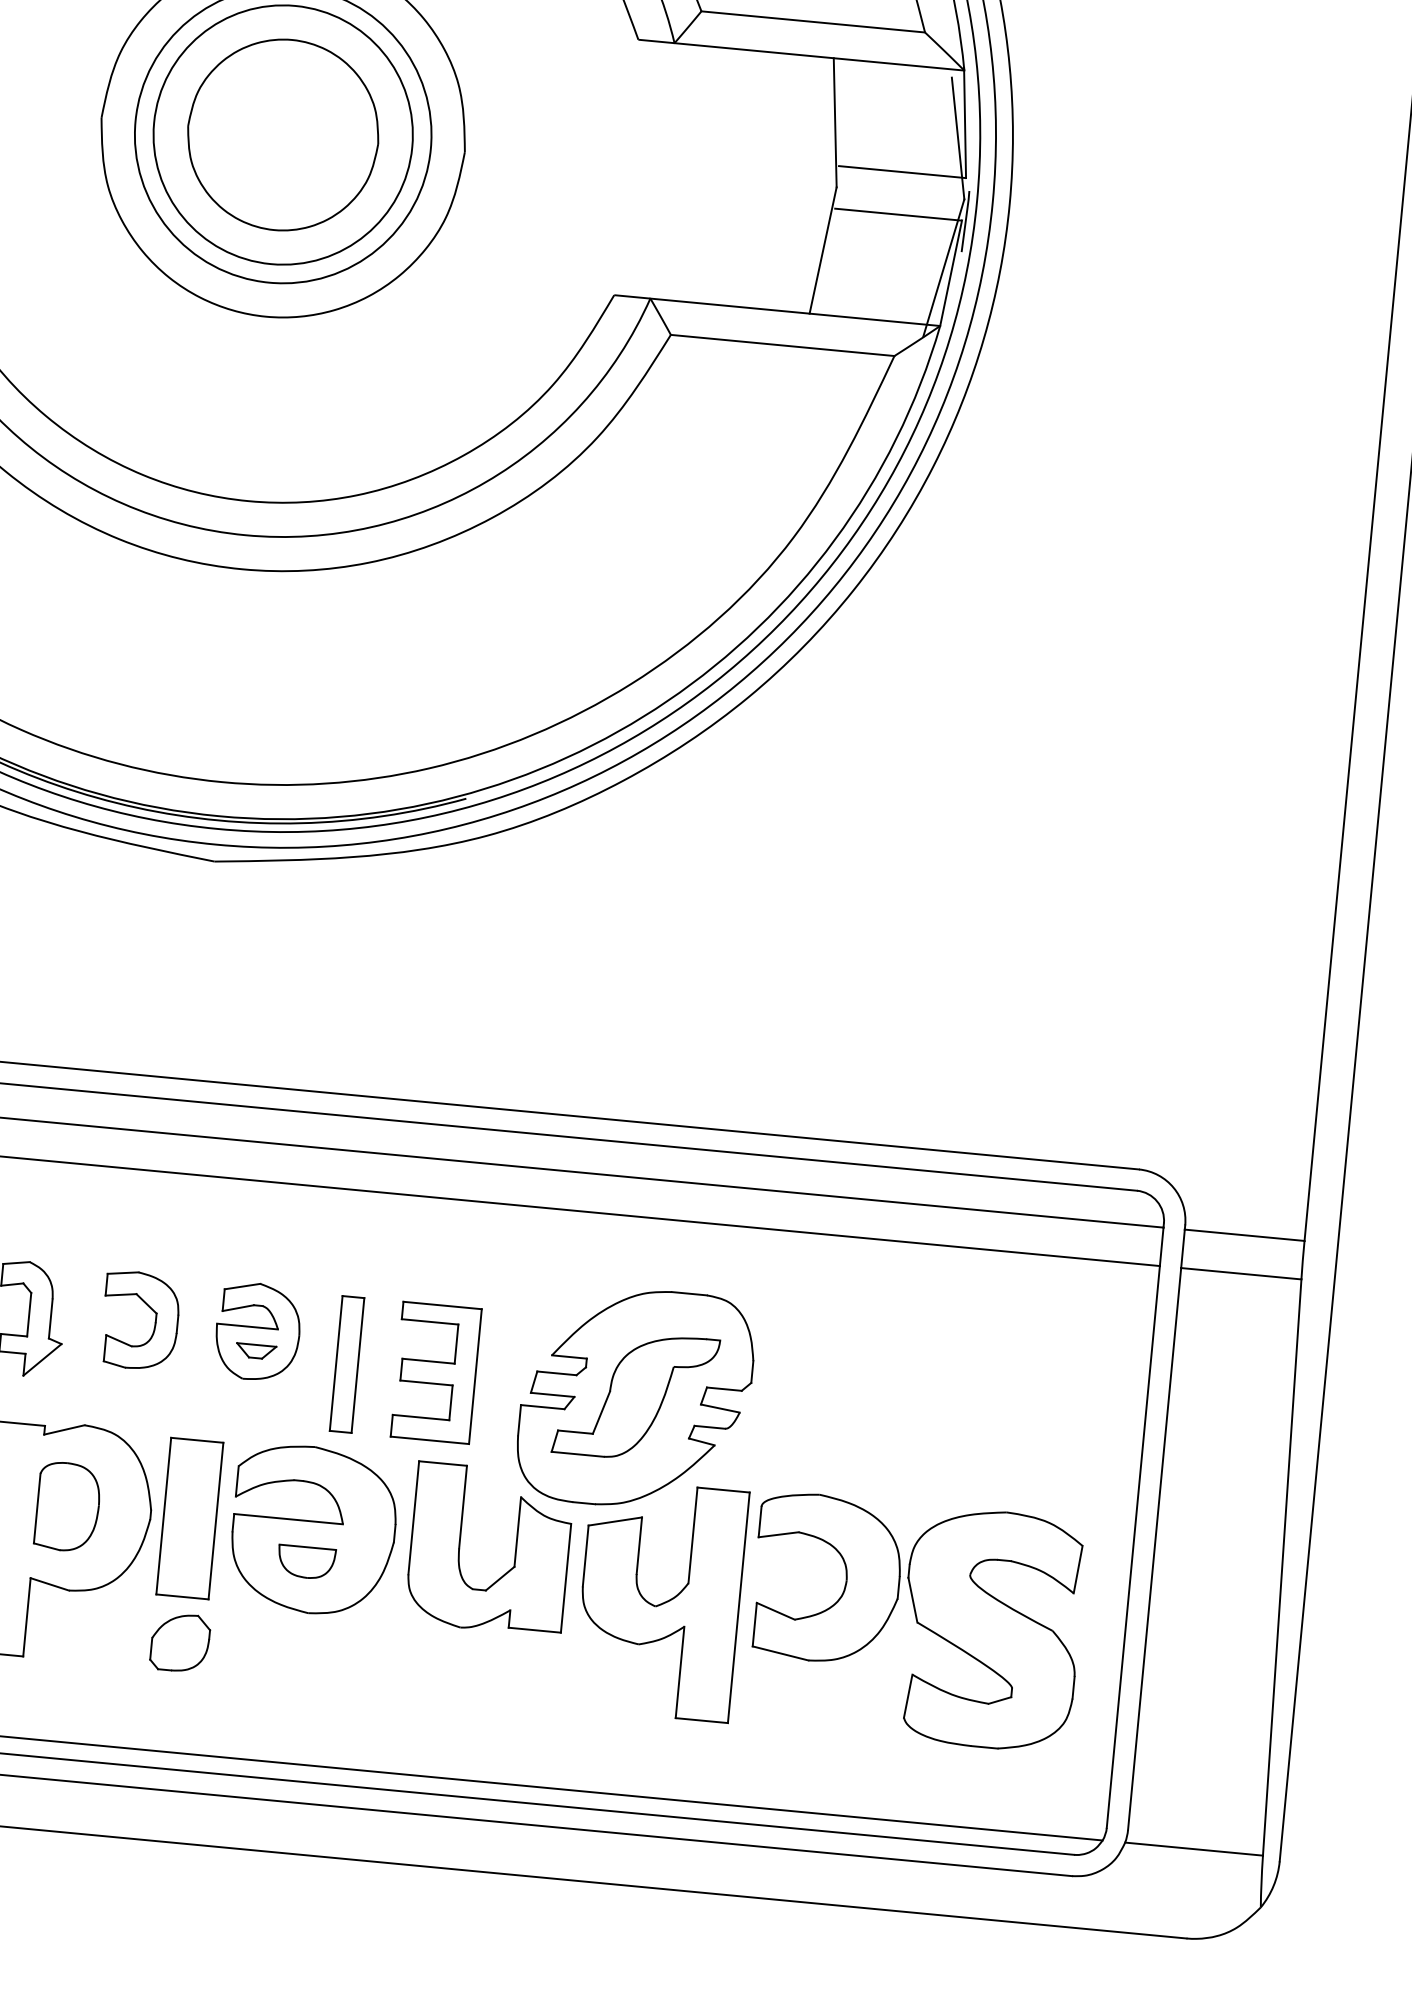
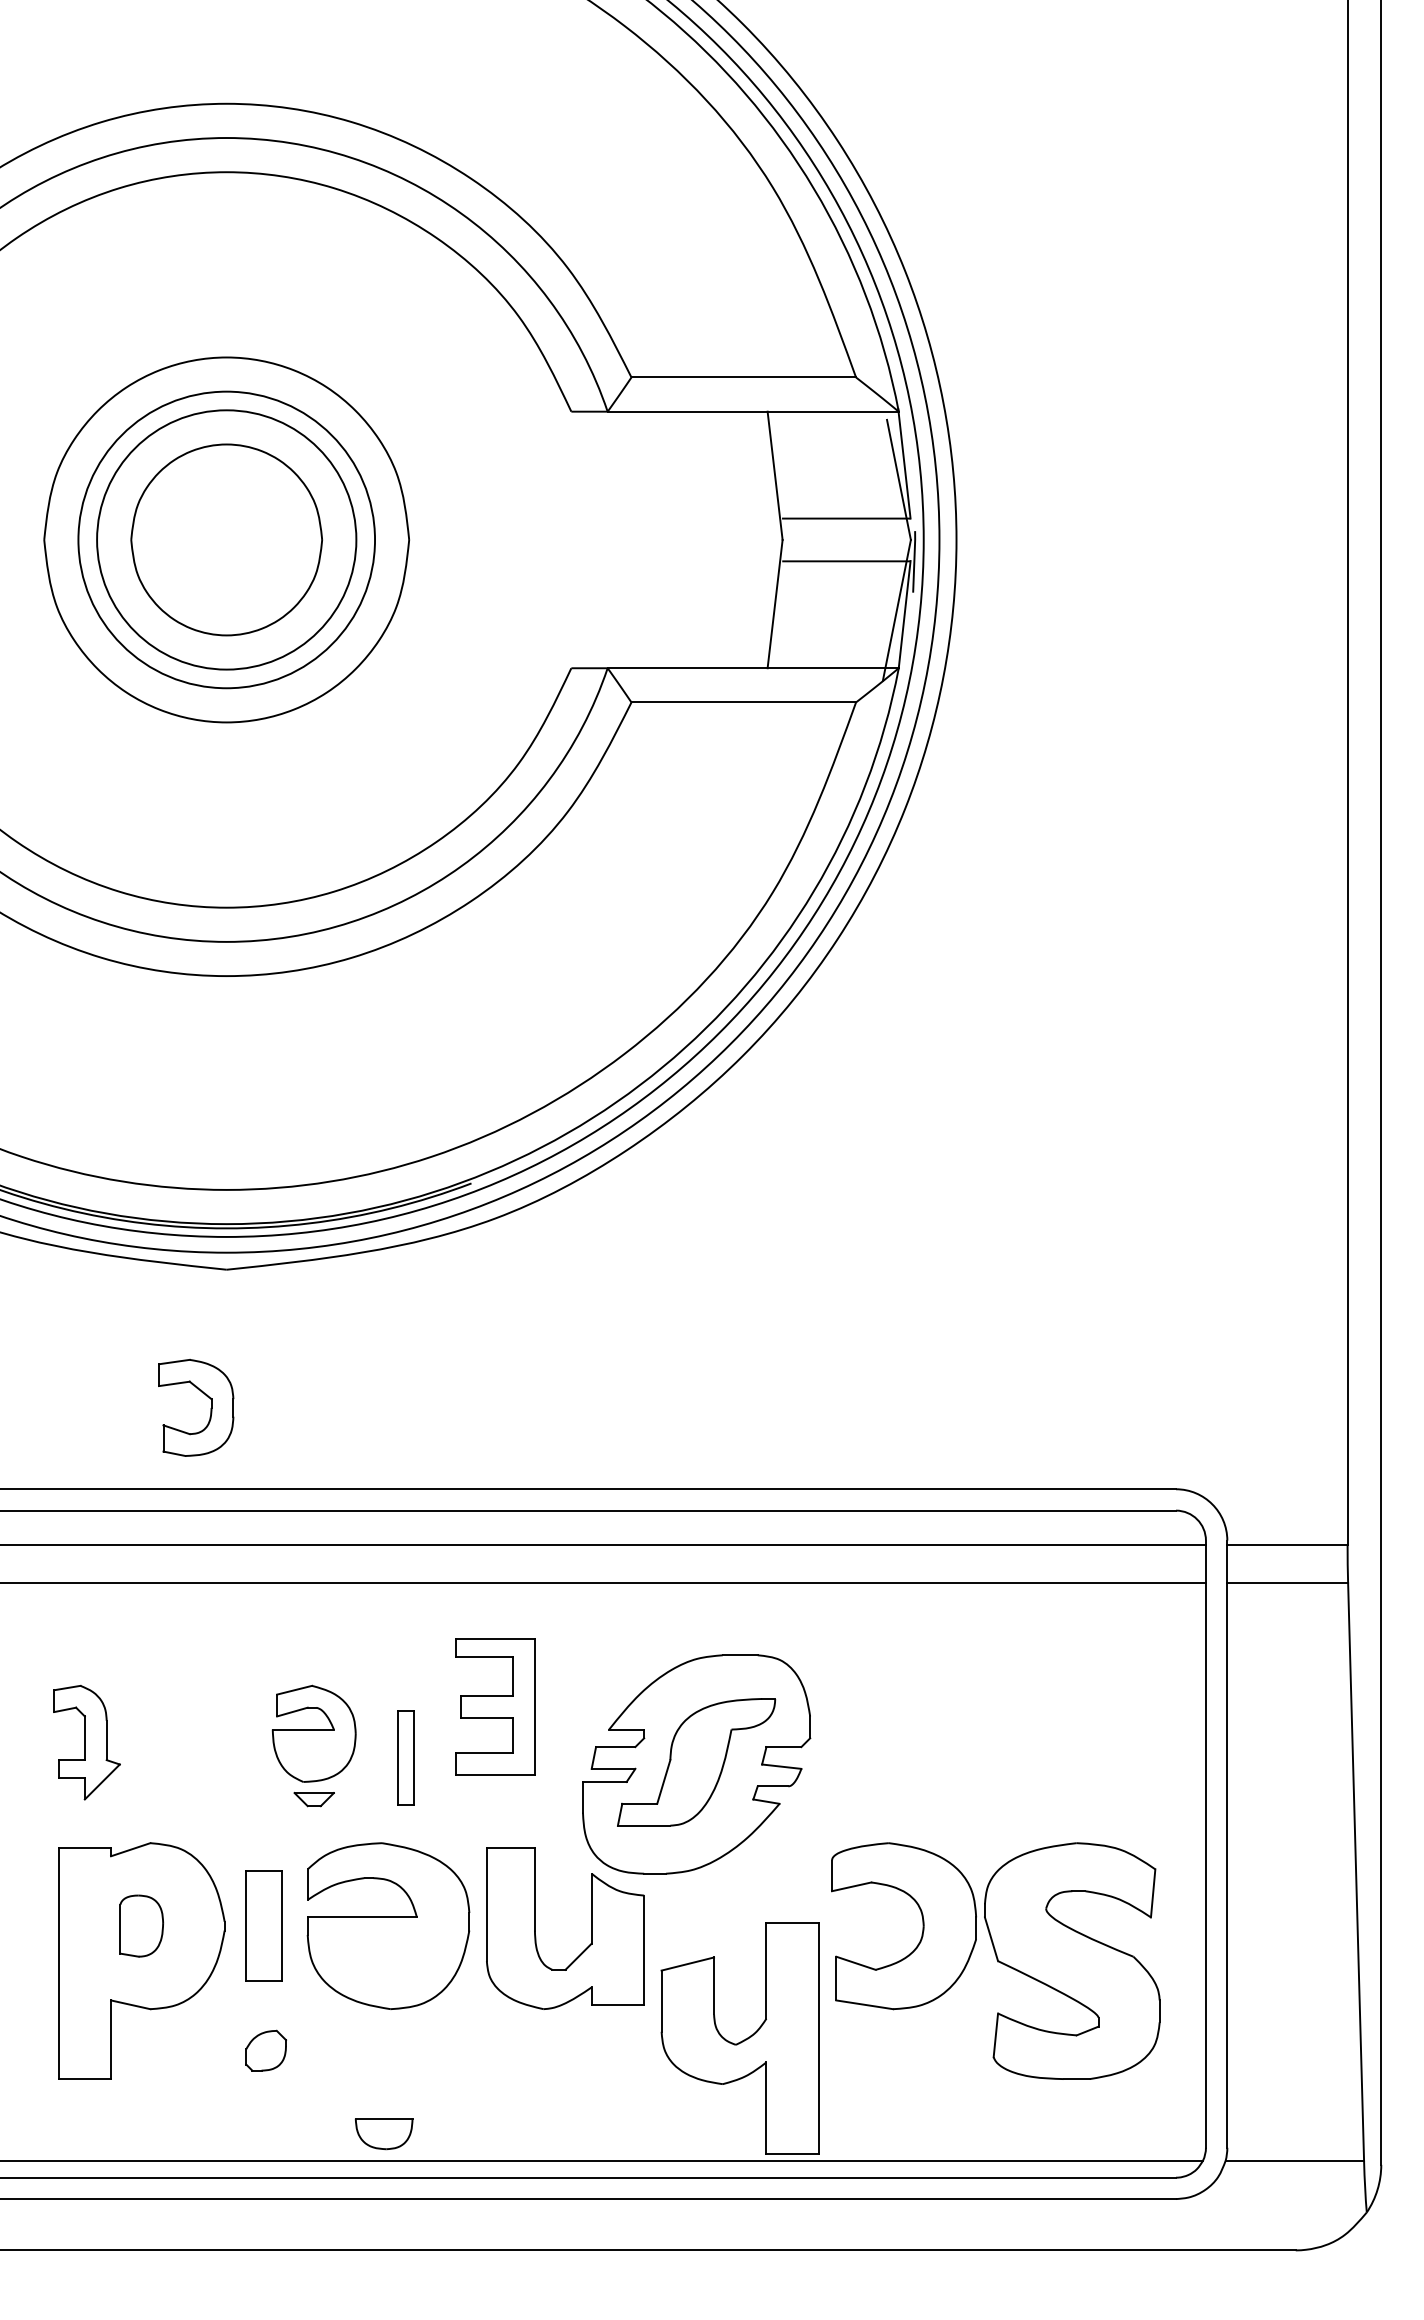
part: (154, 1322) -> (210, 1408), moved
part: (255, 1351) -> (313, 1799), moved
part: (346, 1363) -> (405, 1757), size x0.7
part: (436, 1372) -> (495, 1706), moved
part: (67, 1506) -> (141, 1925), size x0.7
part: (189, 1518) -> (263, 1926), size x0.7
part: (305, 1563) -> (383, 2134), moved
part: (659, 1600) -> (739, 2038), moved
part: (179, 1642) -> (265, 2050), size x0.7

